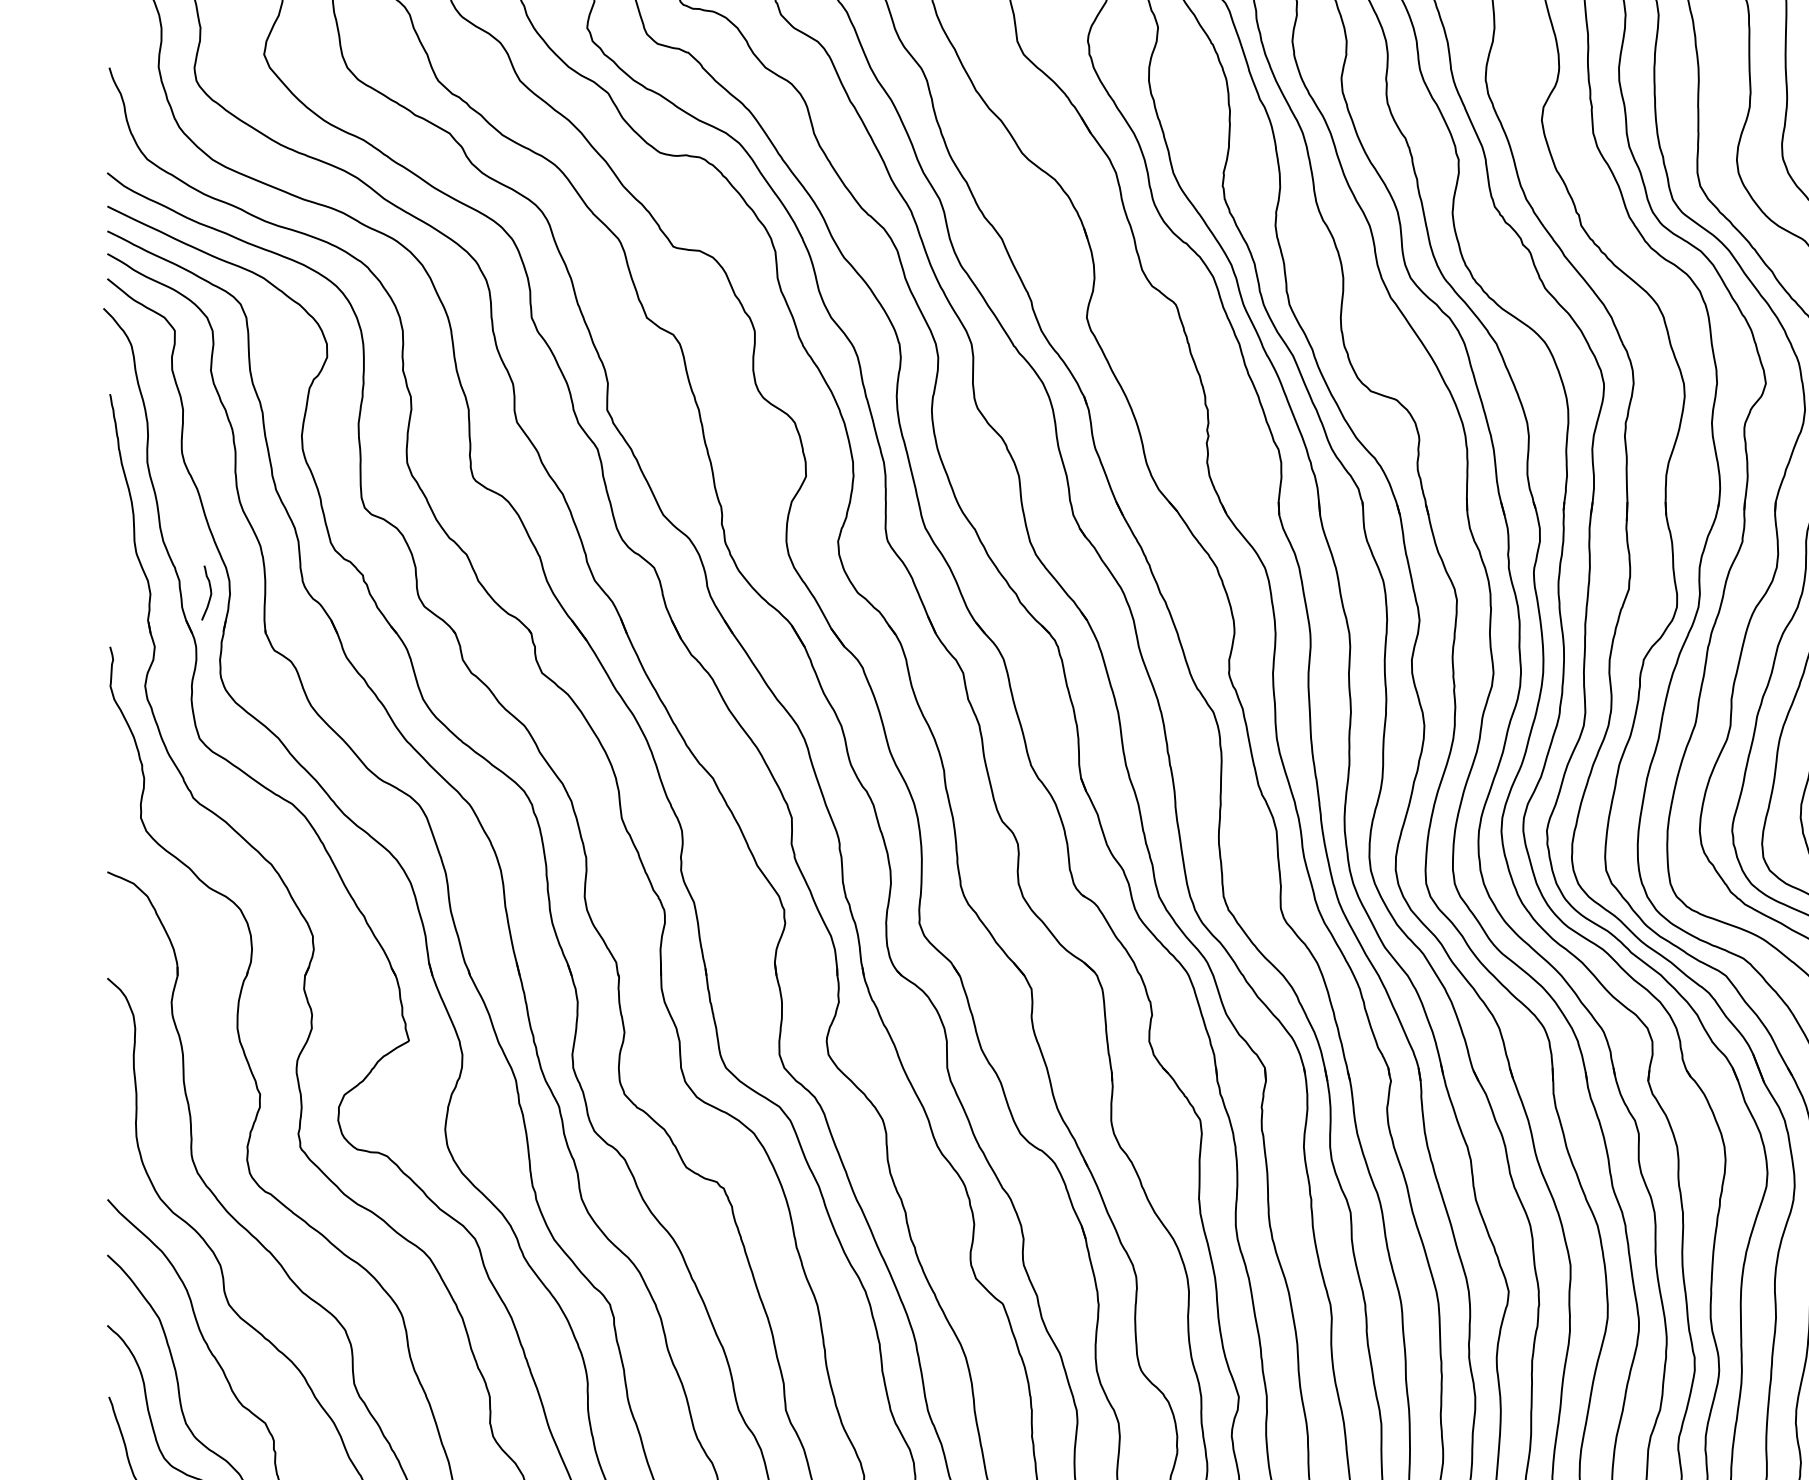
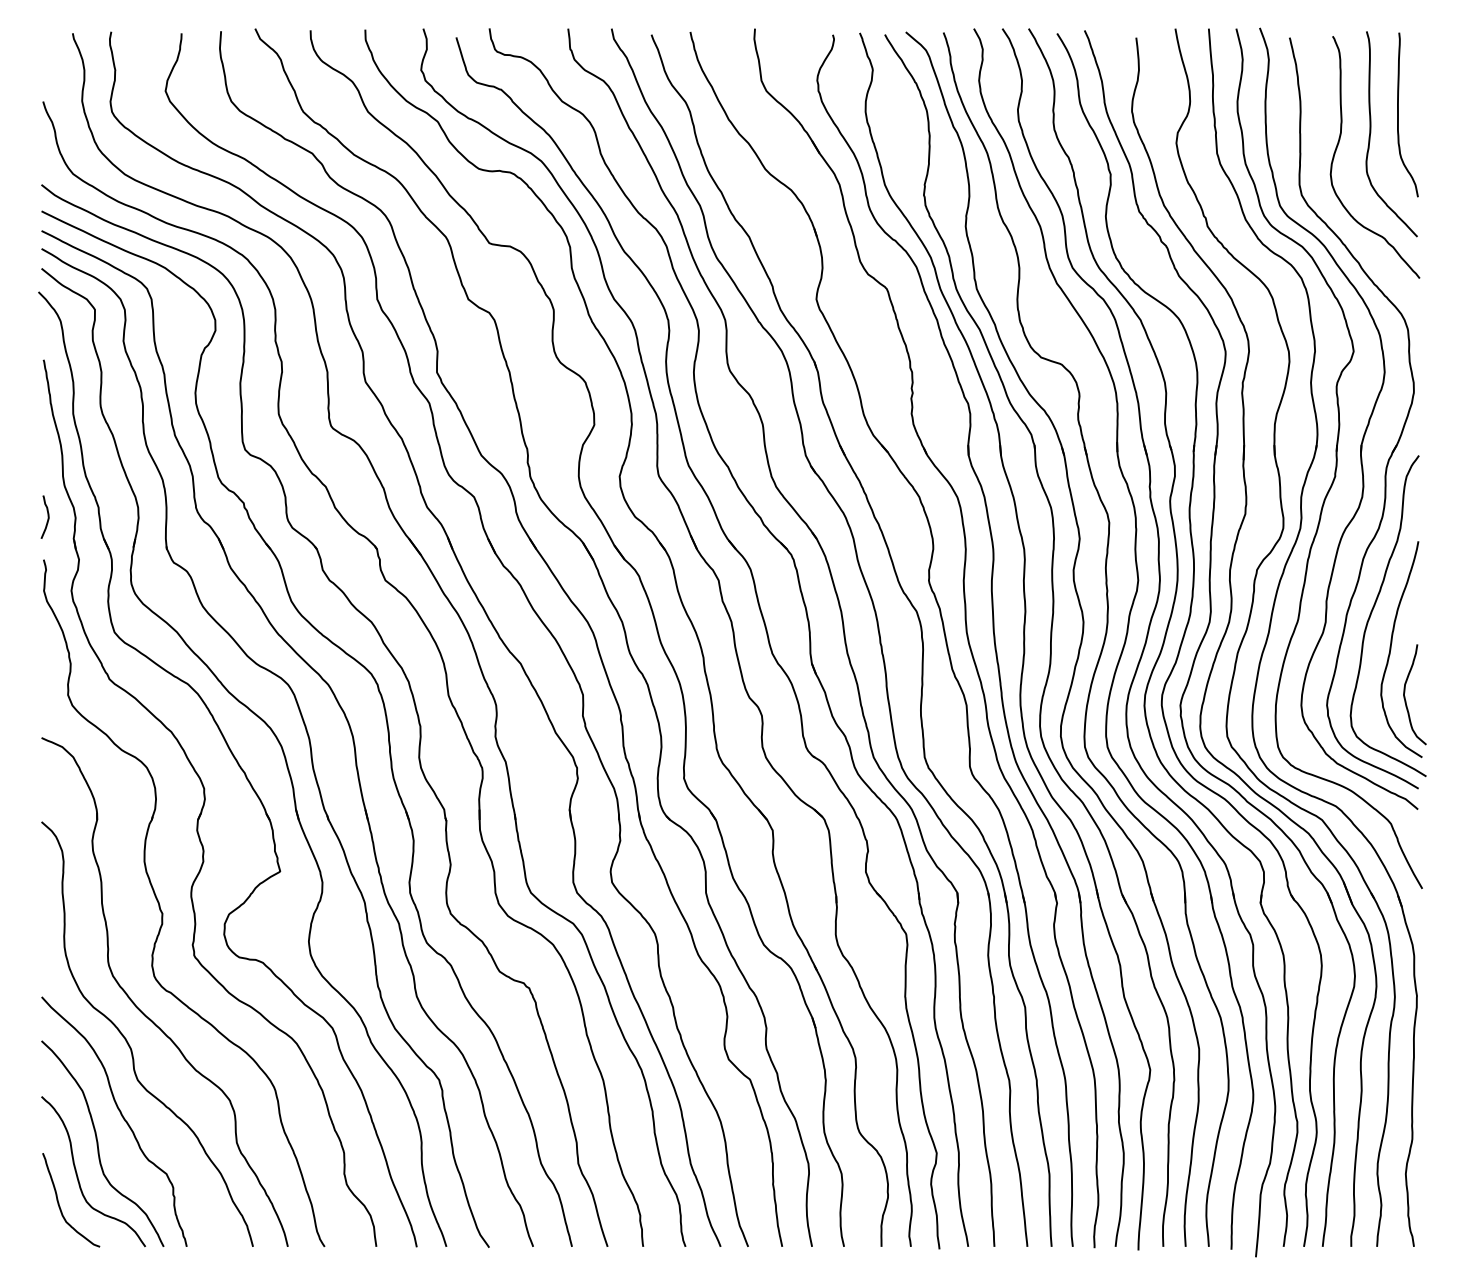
curve: (209, 592) -> (47, 516), moved

